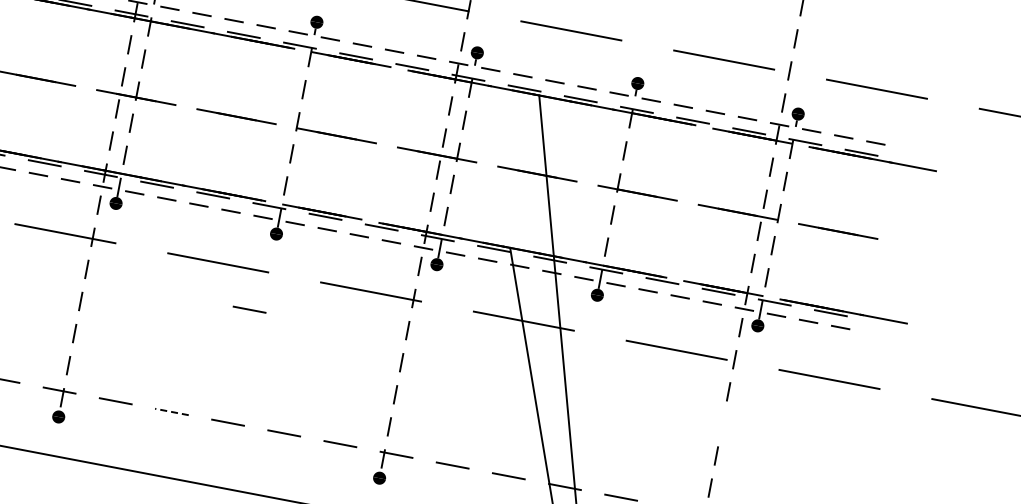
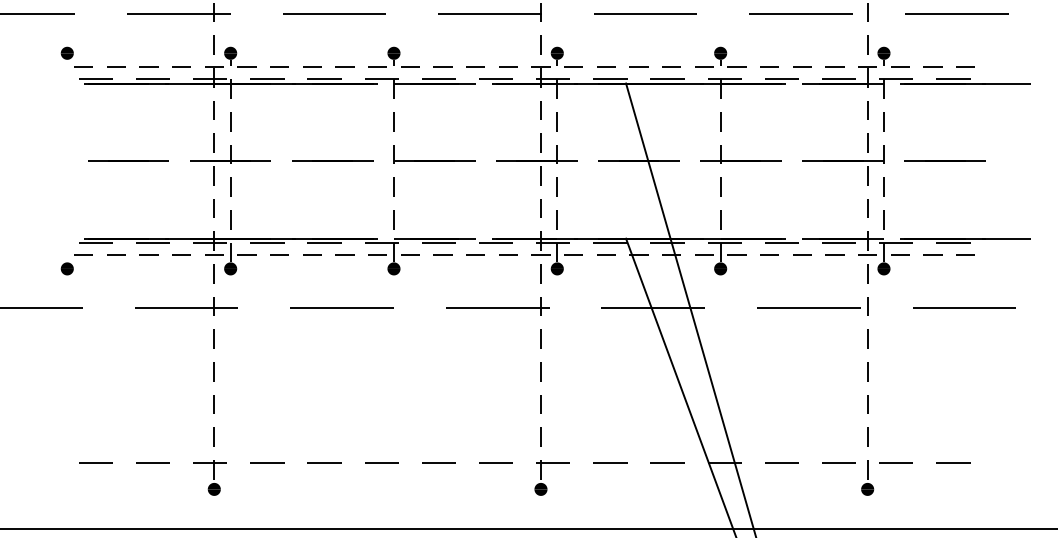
line: (249, 308) -> (381, 347), removed
line: (171, 412) -> (324, 463), dashed -> solid
line: (722, 423) -> (867, 371), added

